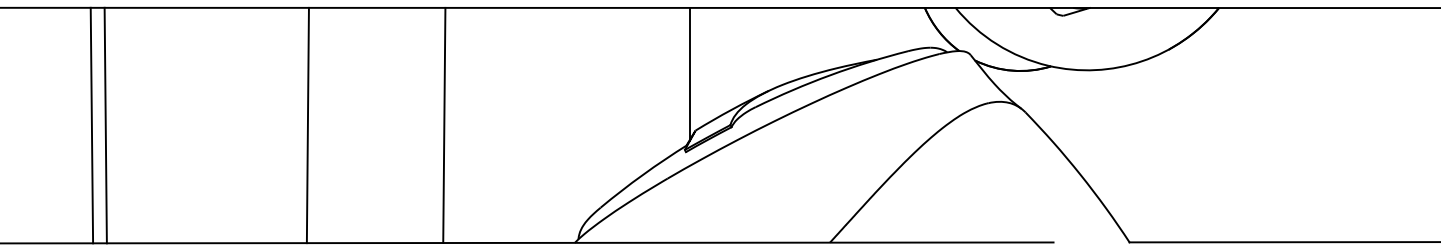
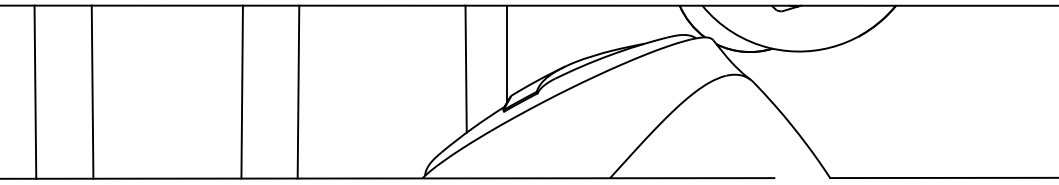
line: (633, 93) -> (465, 68), added
line: (92, 124) -> (35, 91), moved
line: (105, 124) -> (92, 91), moved
line: (306, 124) -> (241, 91), moved
line: (444, 124) -> (298, 91), moved

